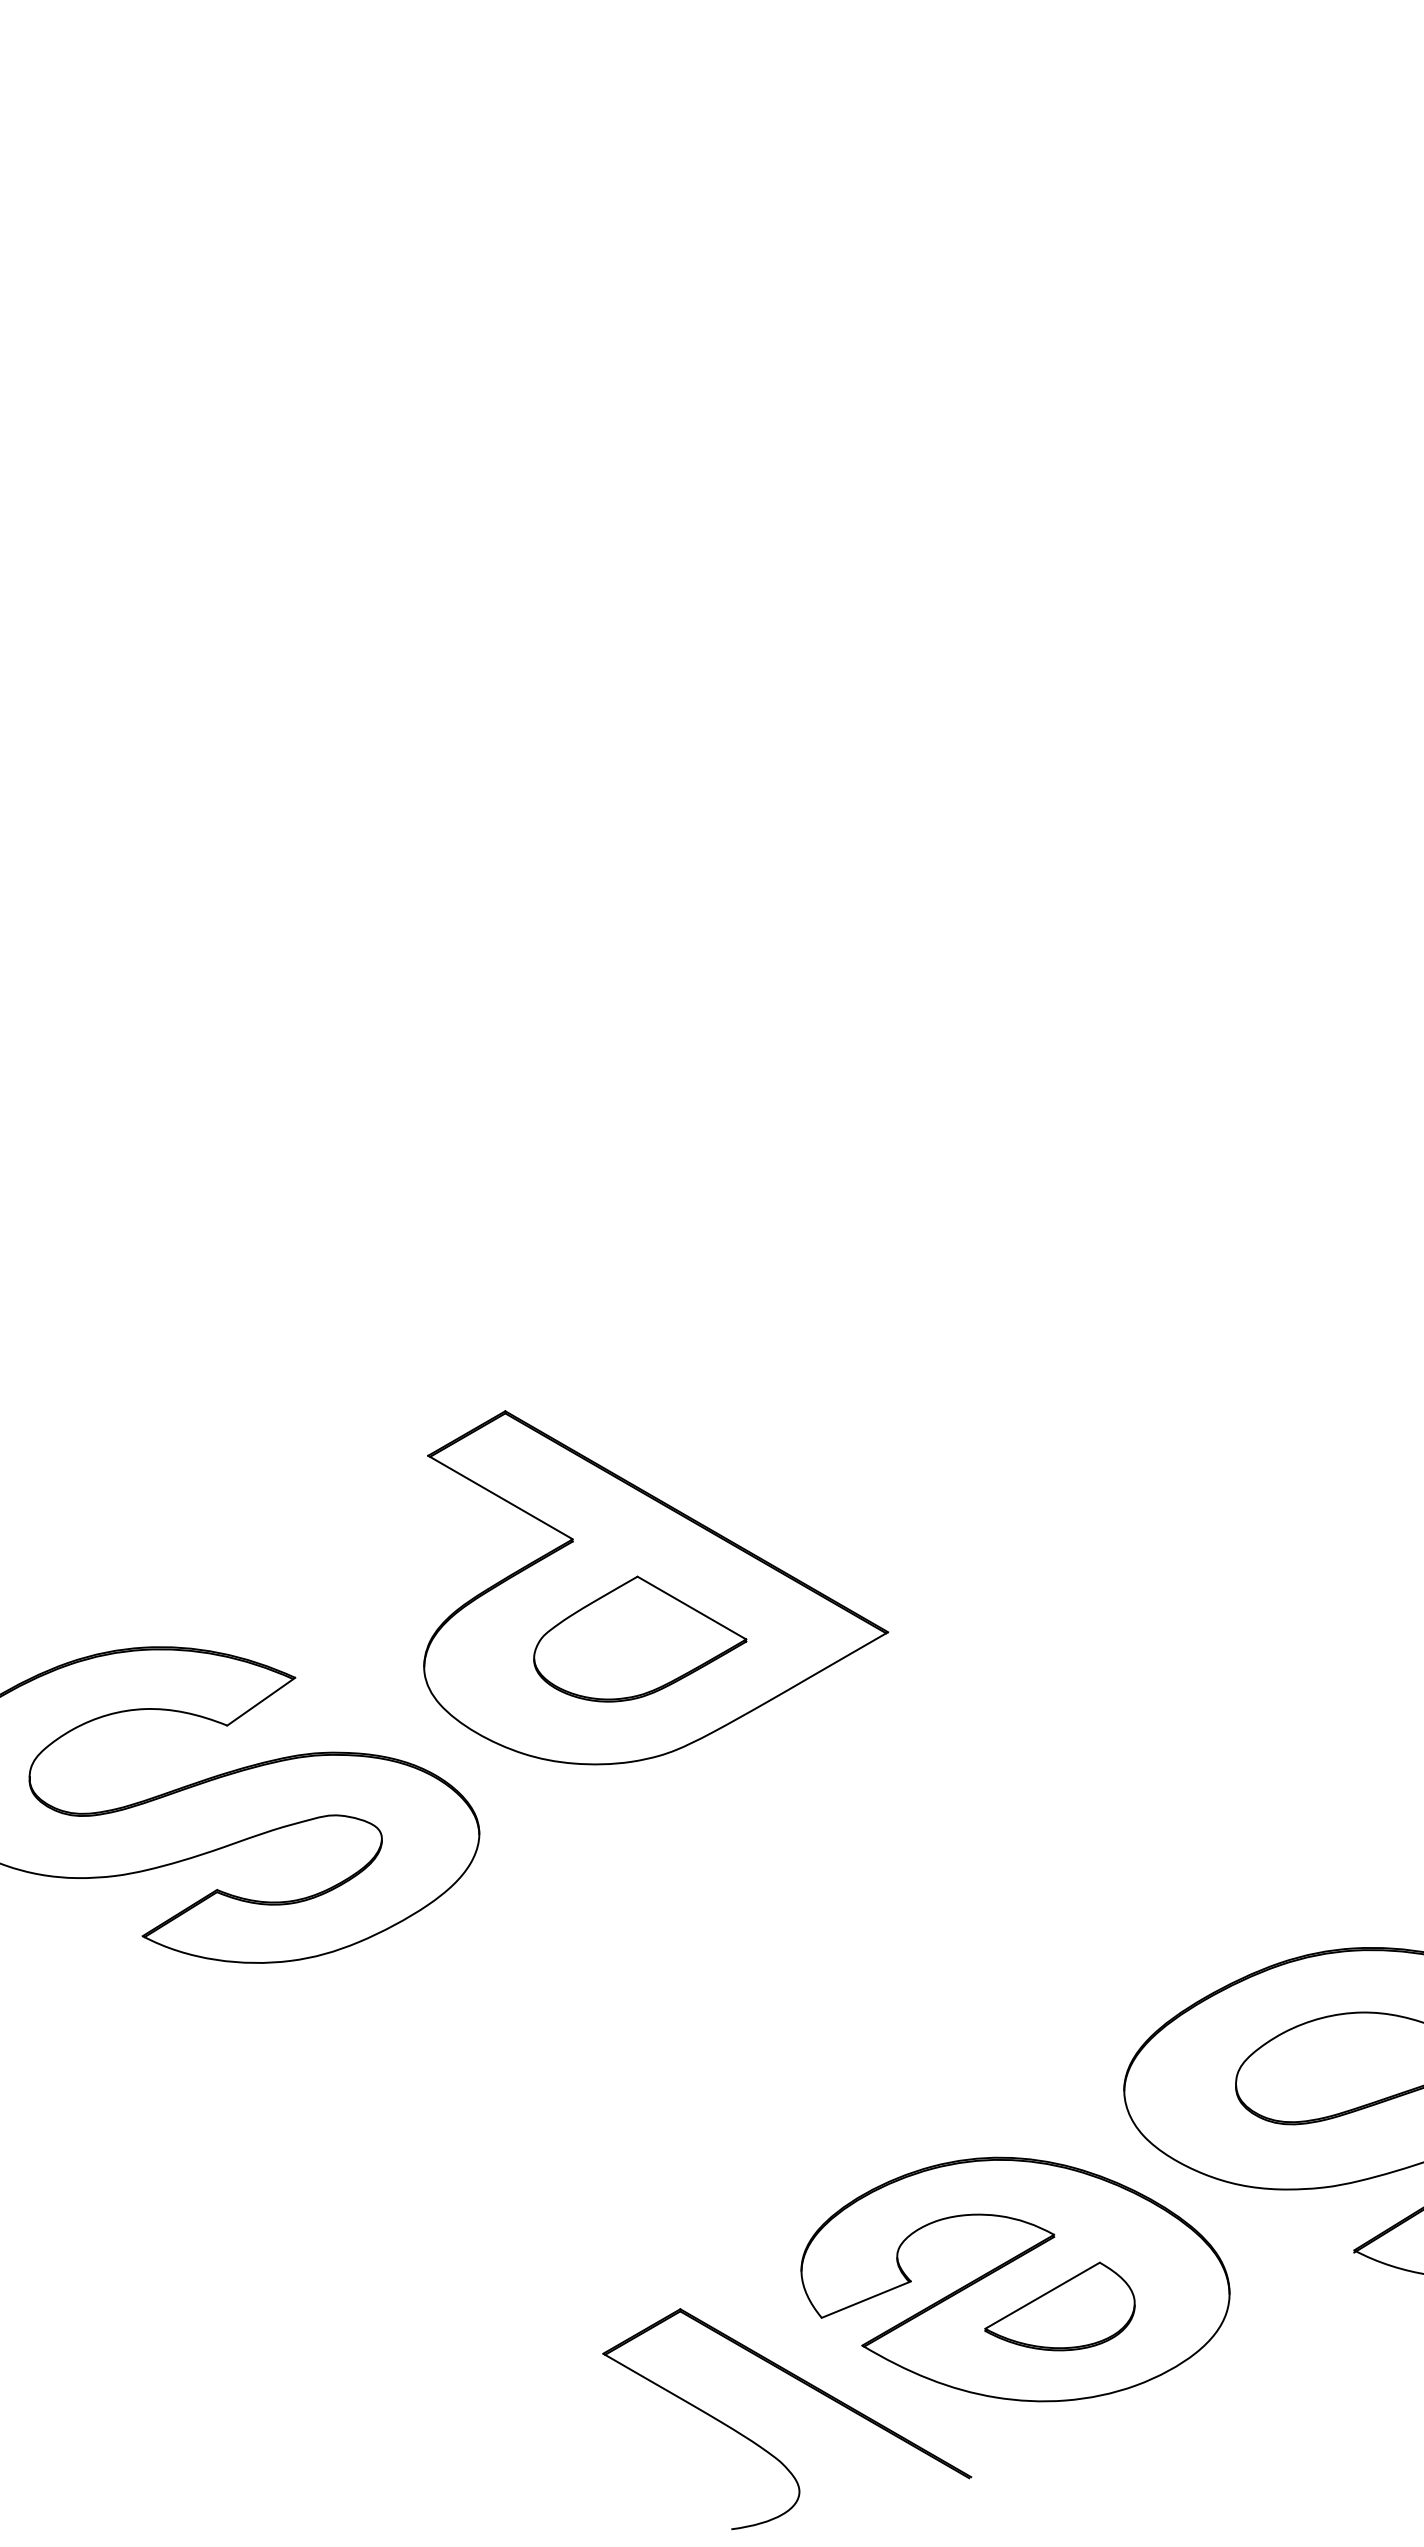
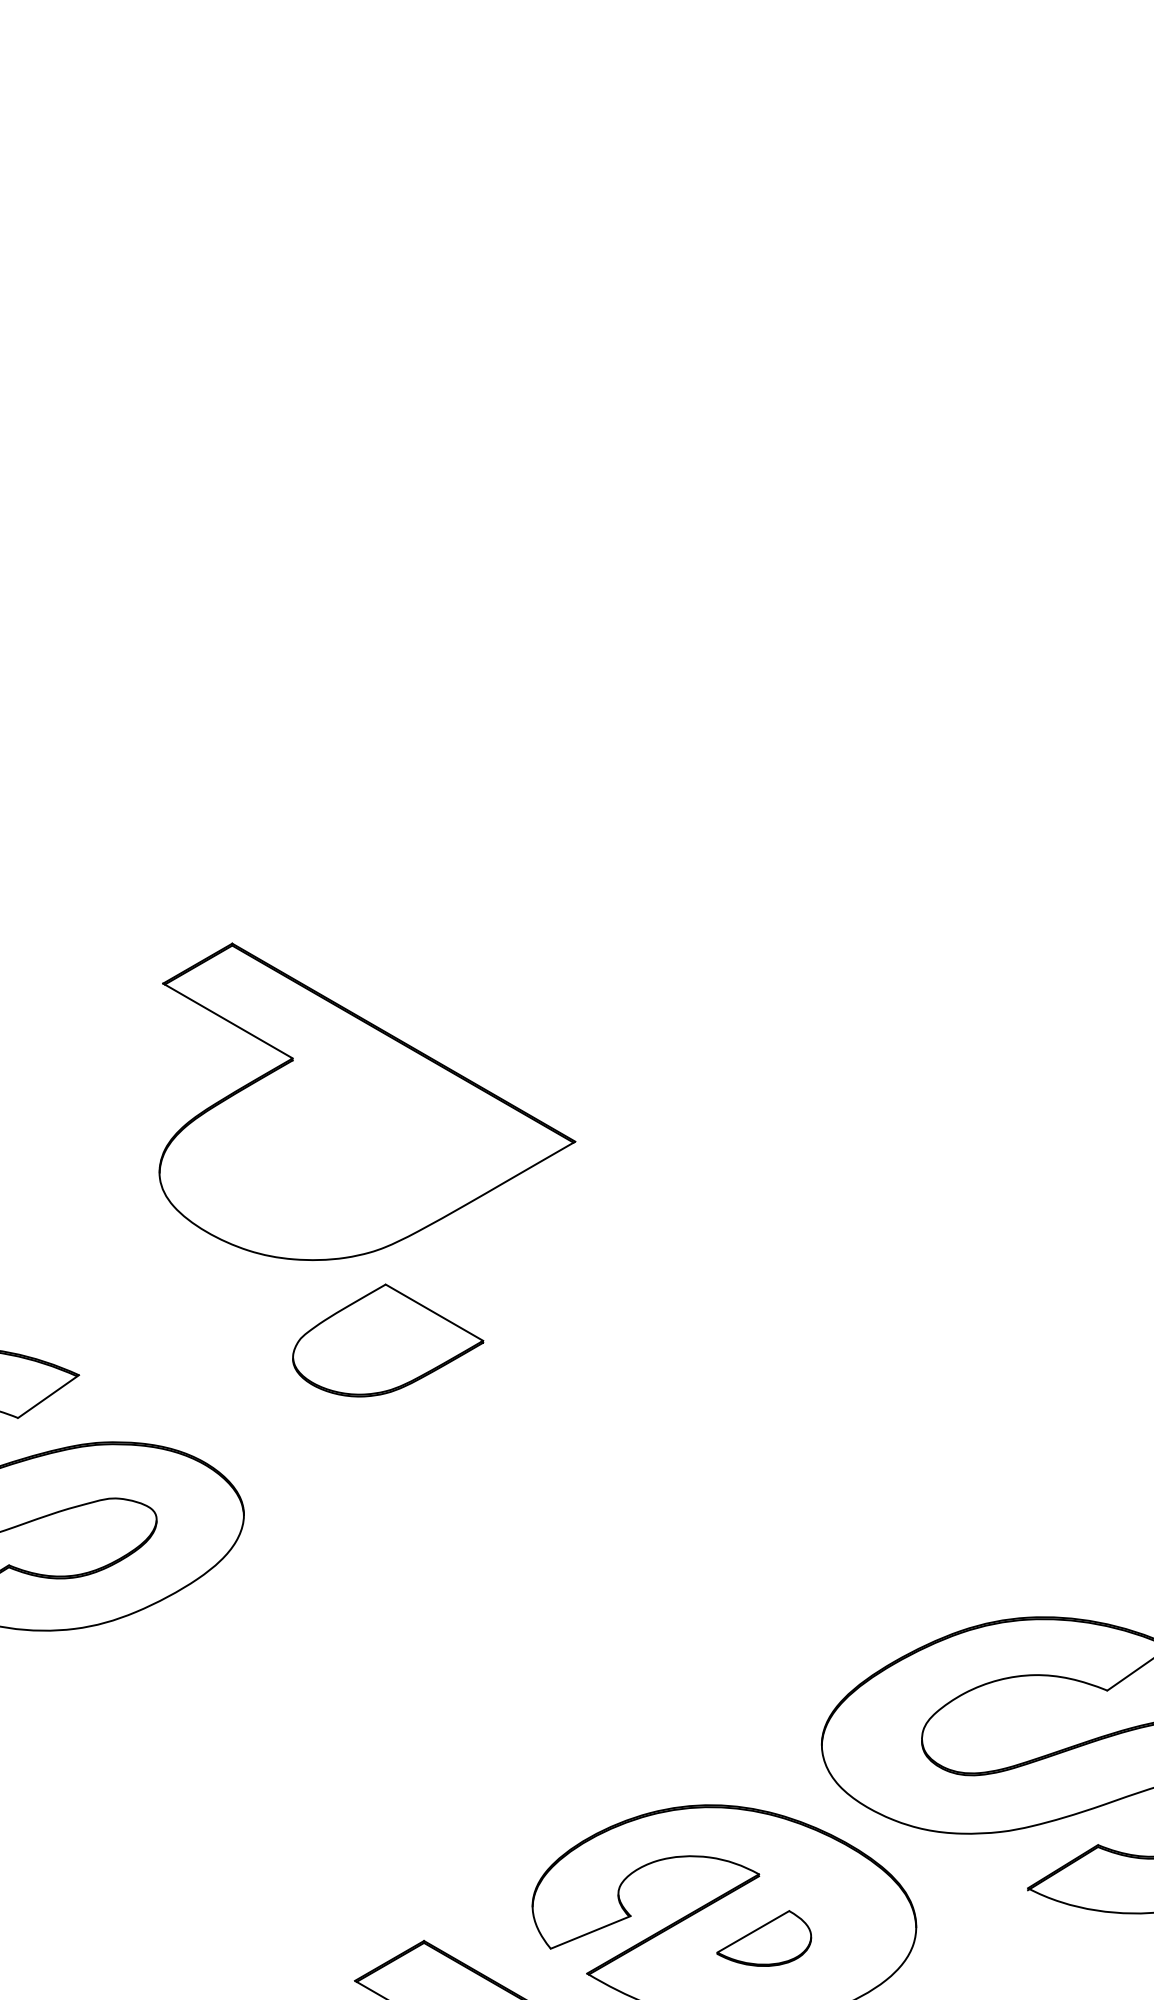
part: (656, 1587) -> (367, 1101), moved
part: (1059, 2306) -> (763, 1938), size x0.7

